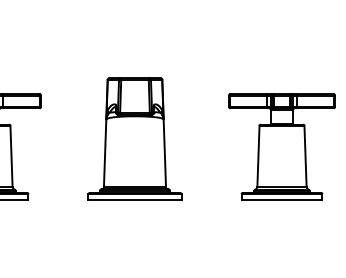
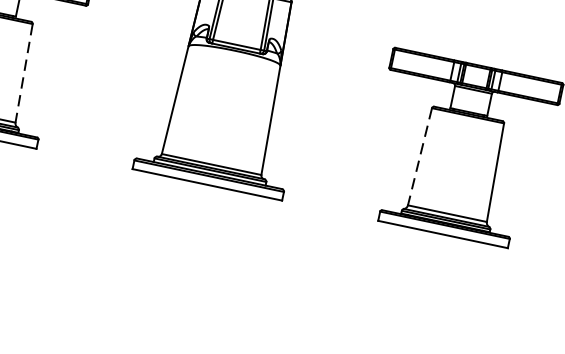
line: (11, 156) -> (24, 73), solid -> dashed
line: (258, 156) -> (420, 157), solid -> dashed

